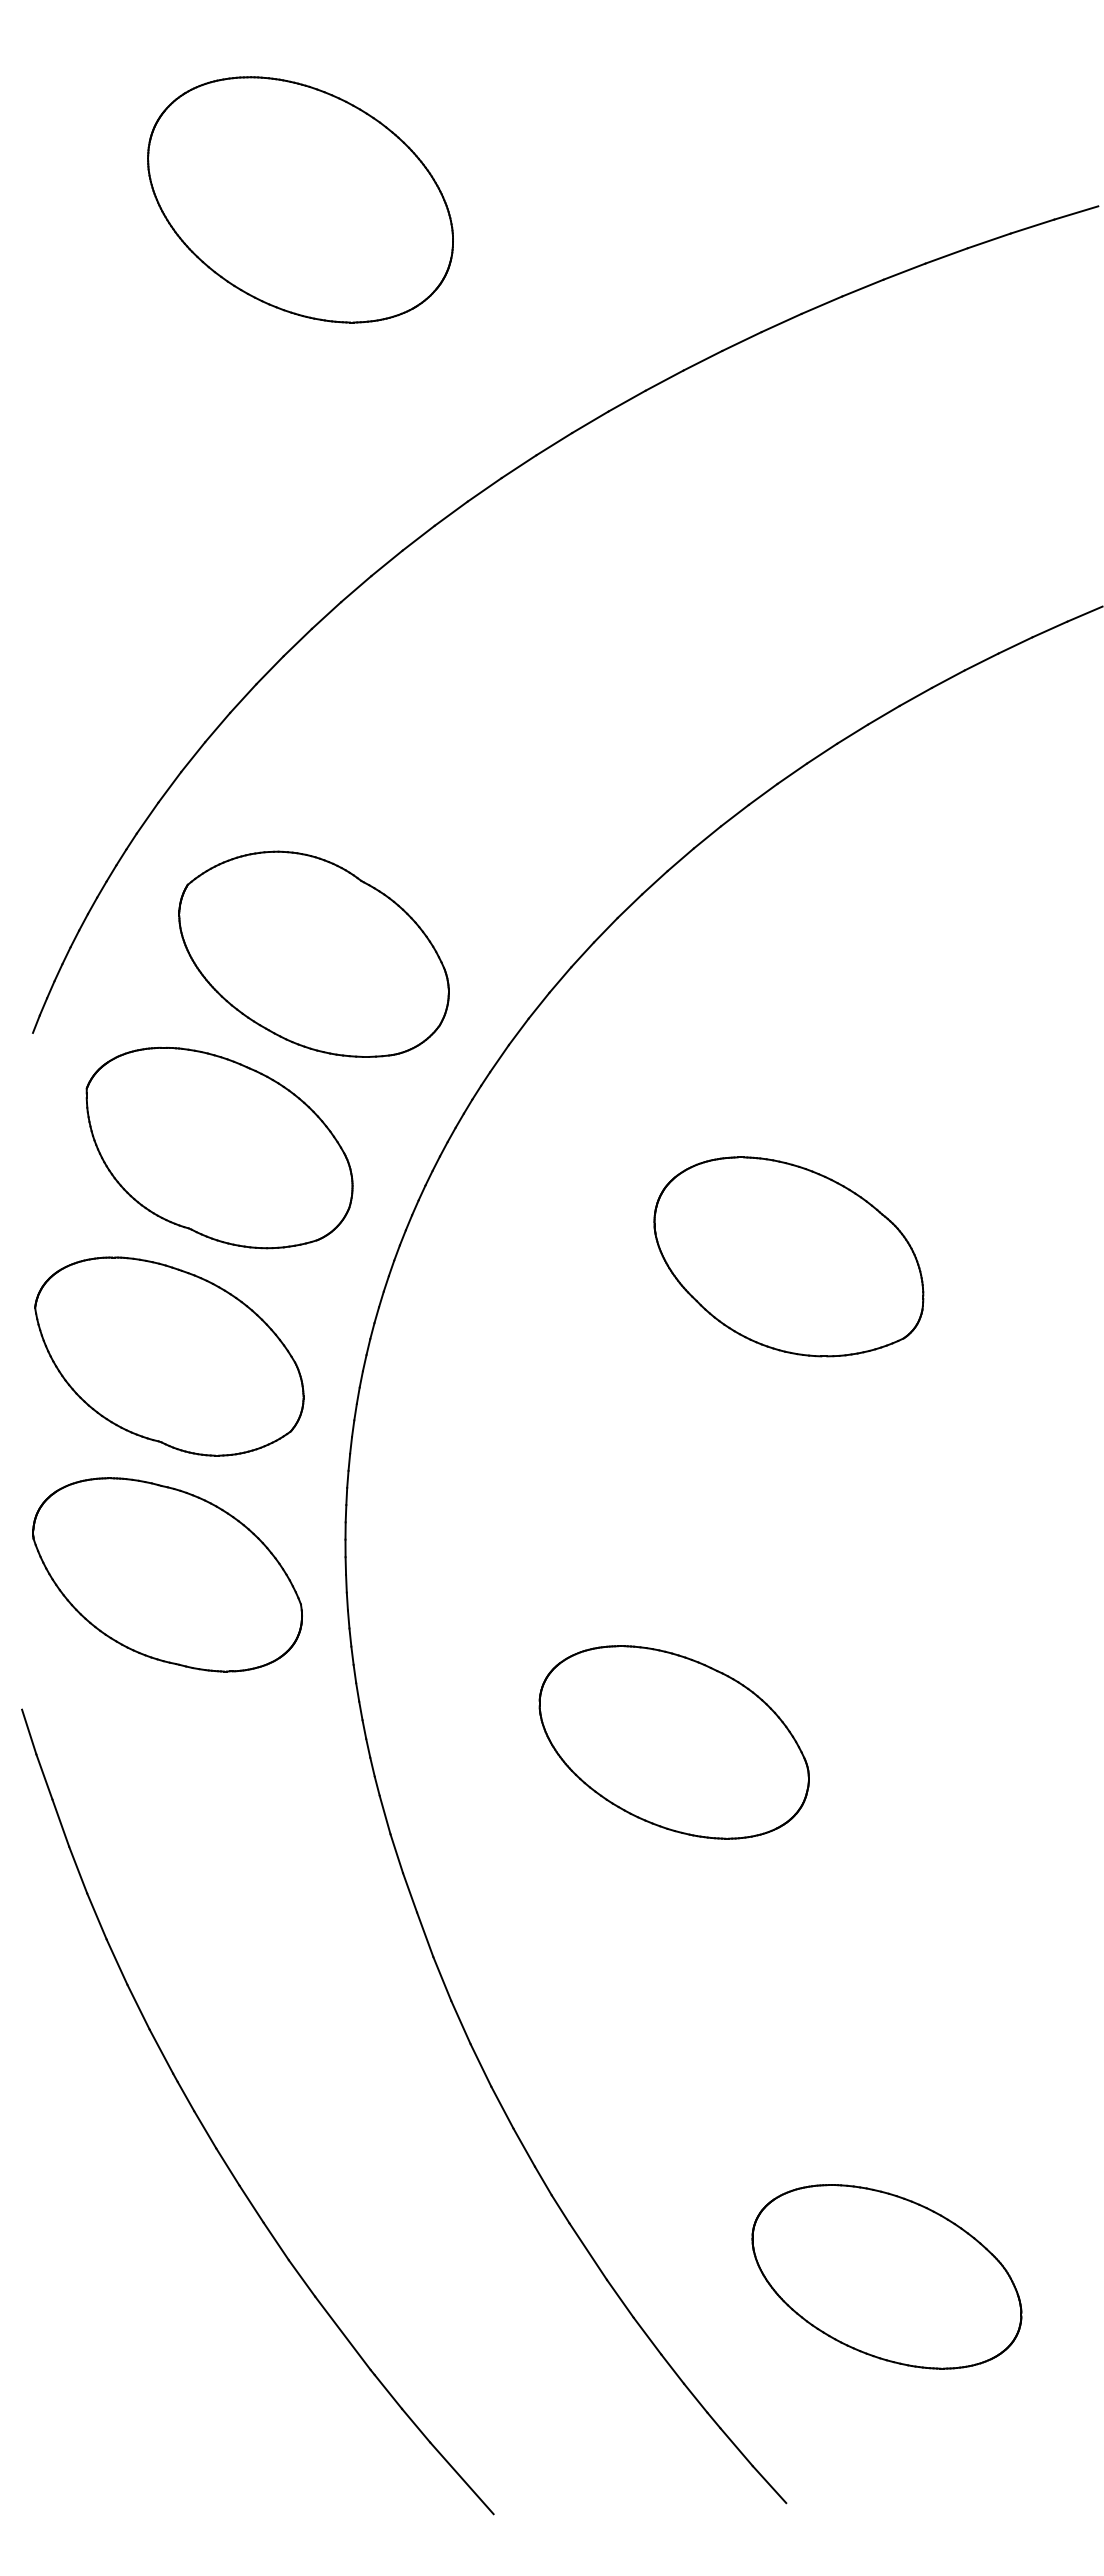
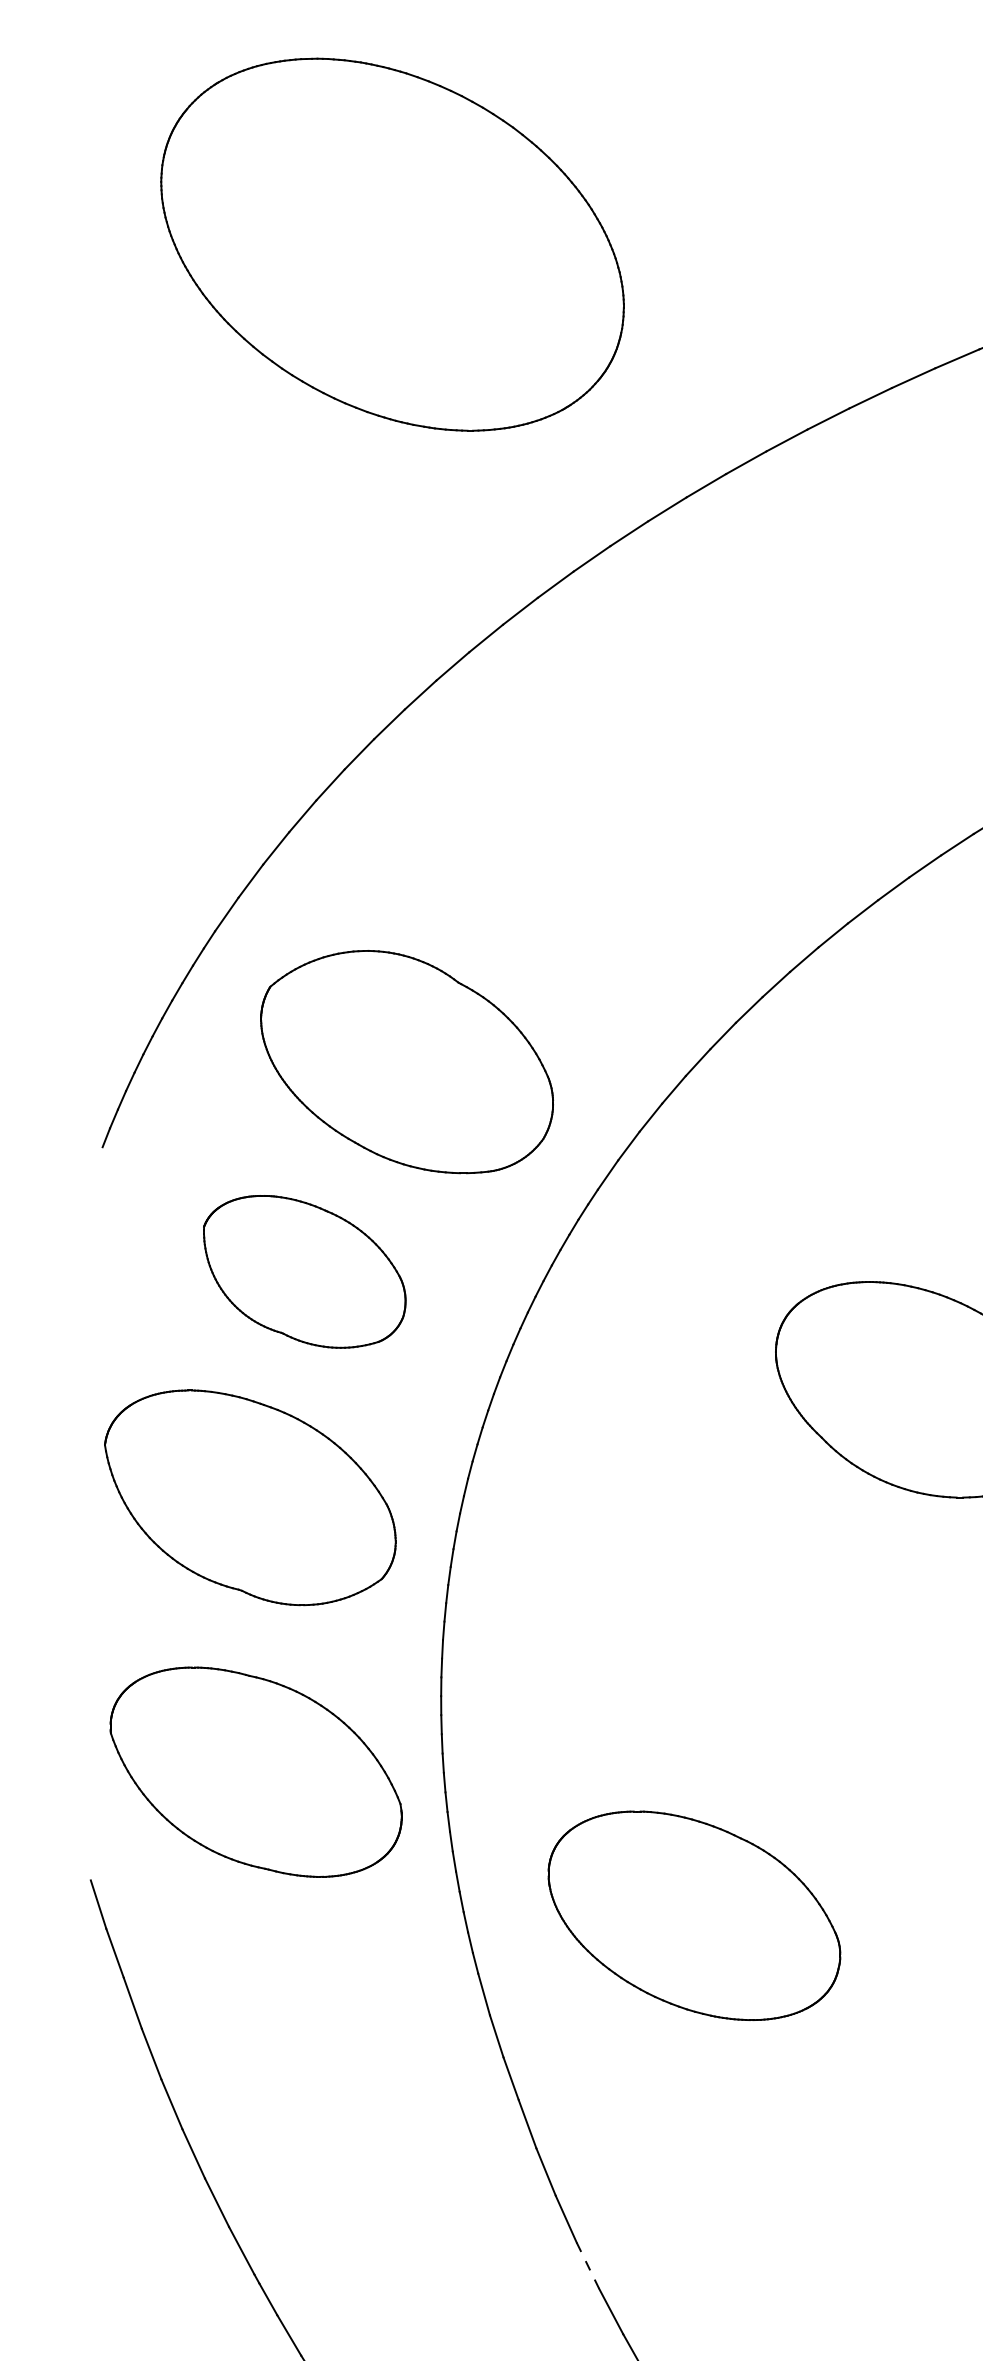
part: (300, 199) -> (392, 244), size x1.4
part: (219, 1147) -> (304, 1271), size x0.7
part: (167, 1574) -> (255, 1771), moved
part: (673, 1742) -> (693, 1915), moved
line: (480, 2065) -> (587, 2265), solid -> dashed

